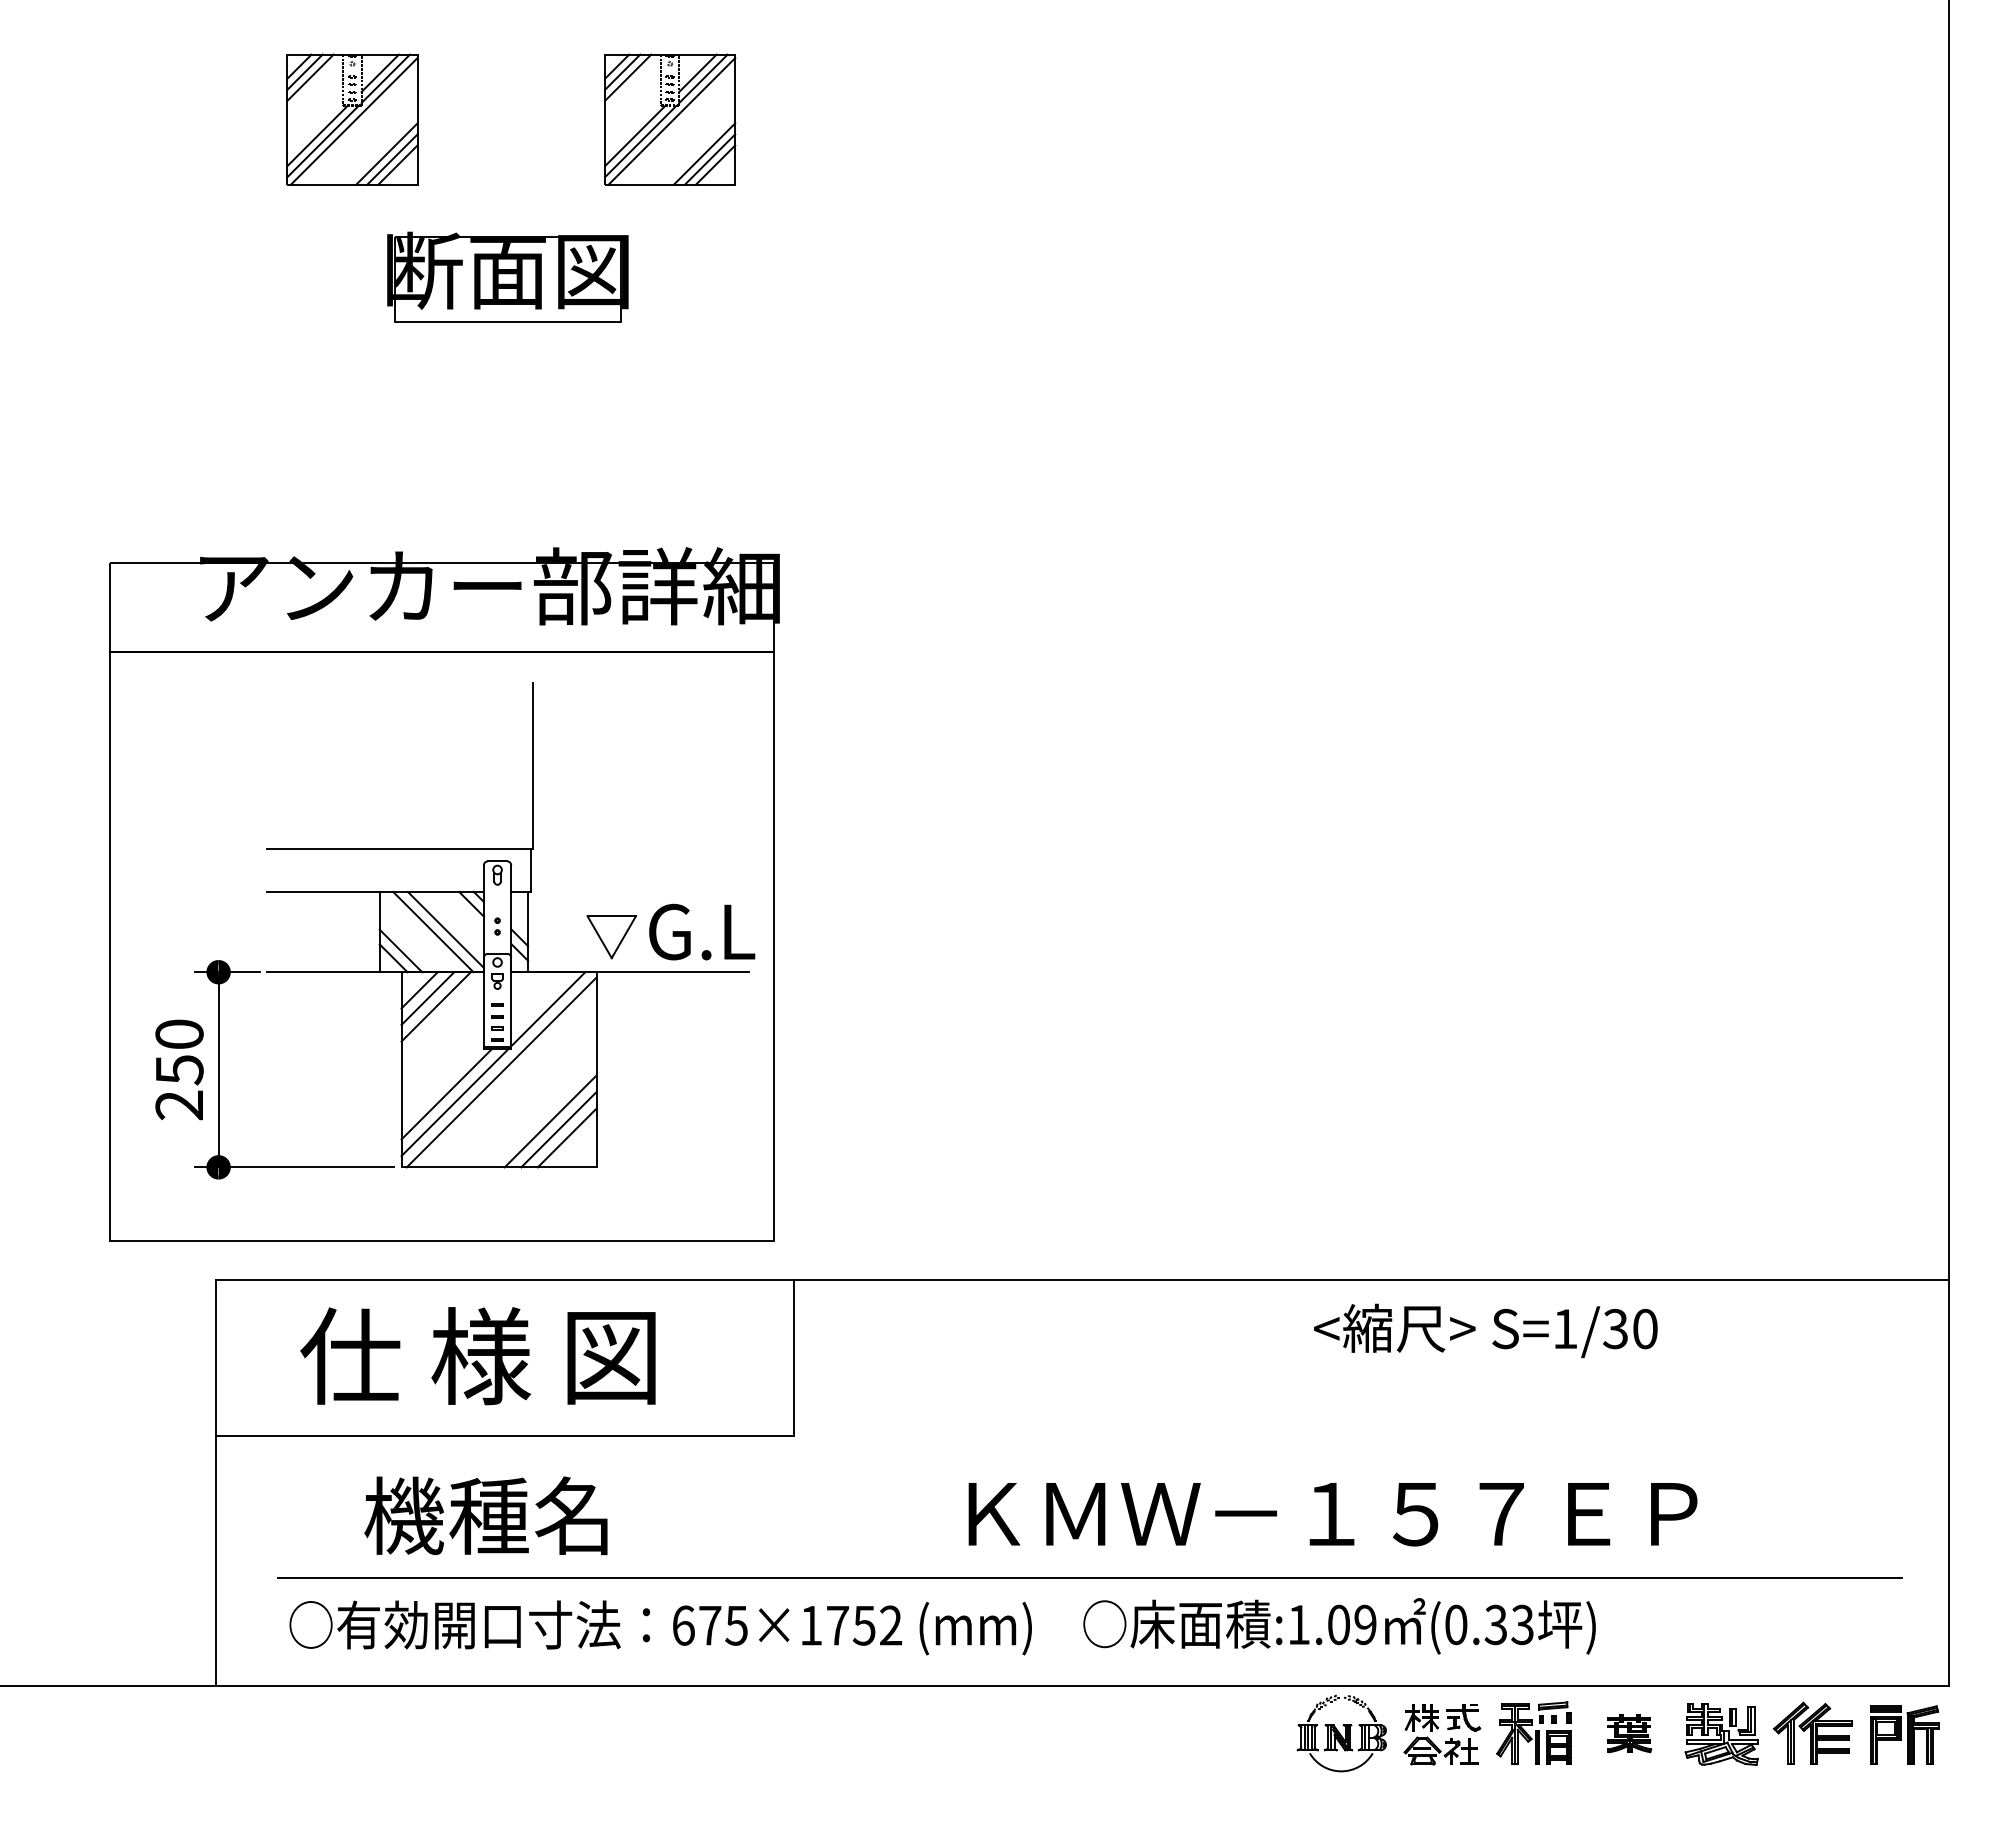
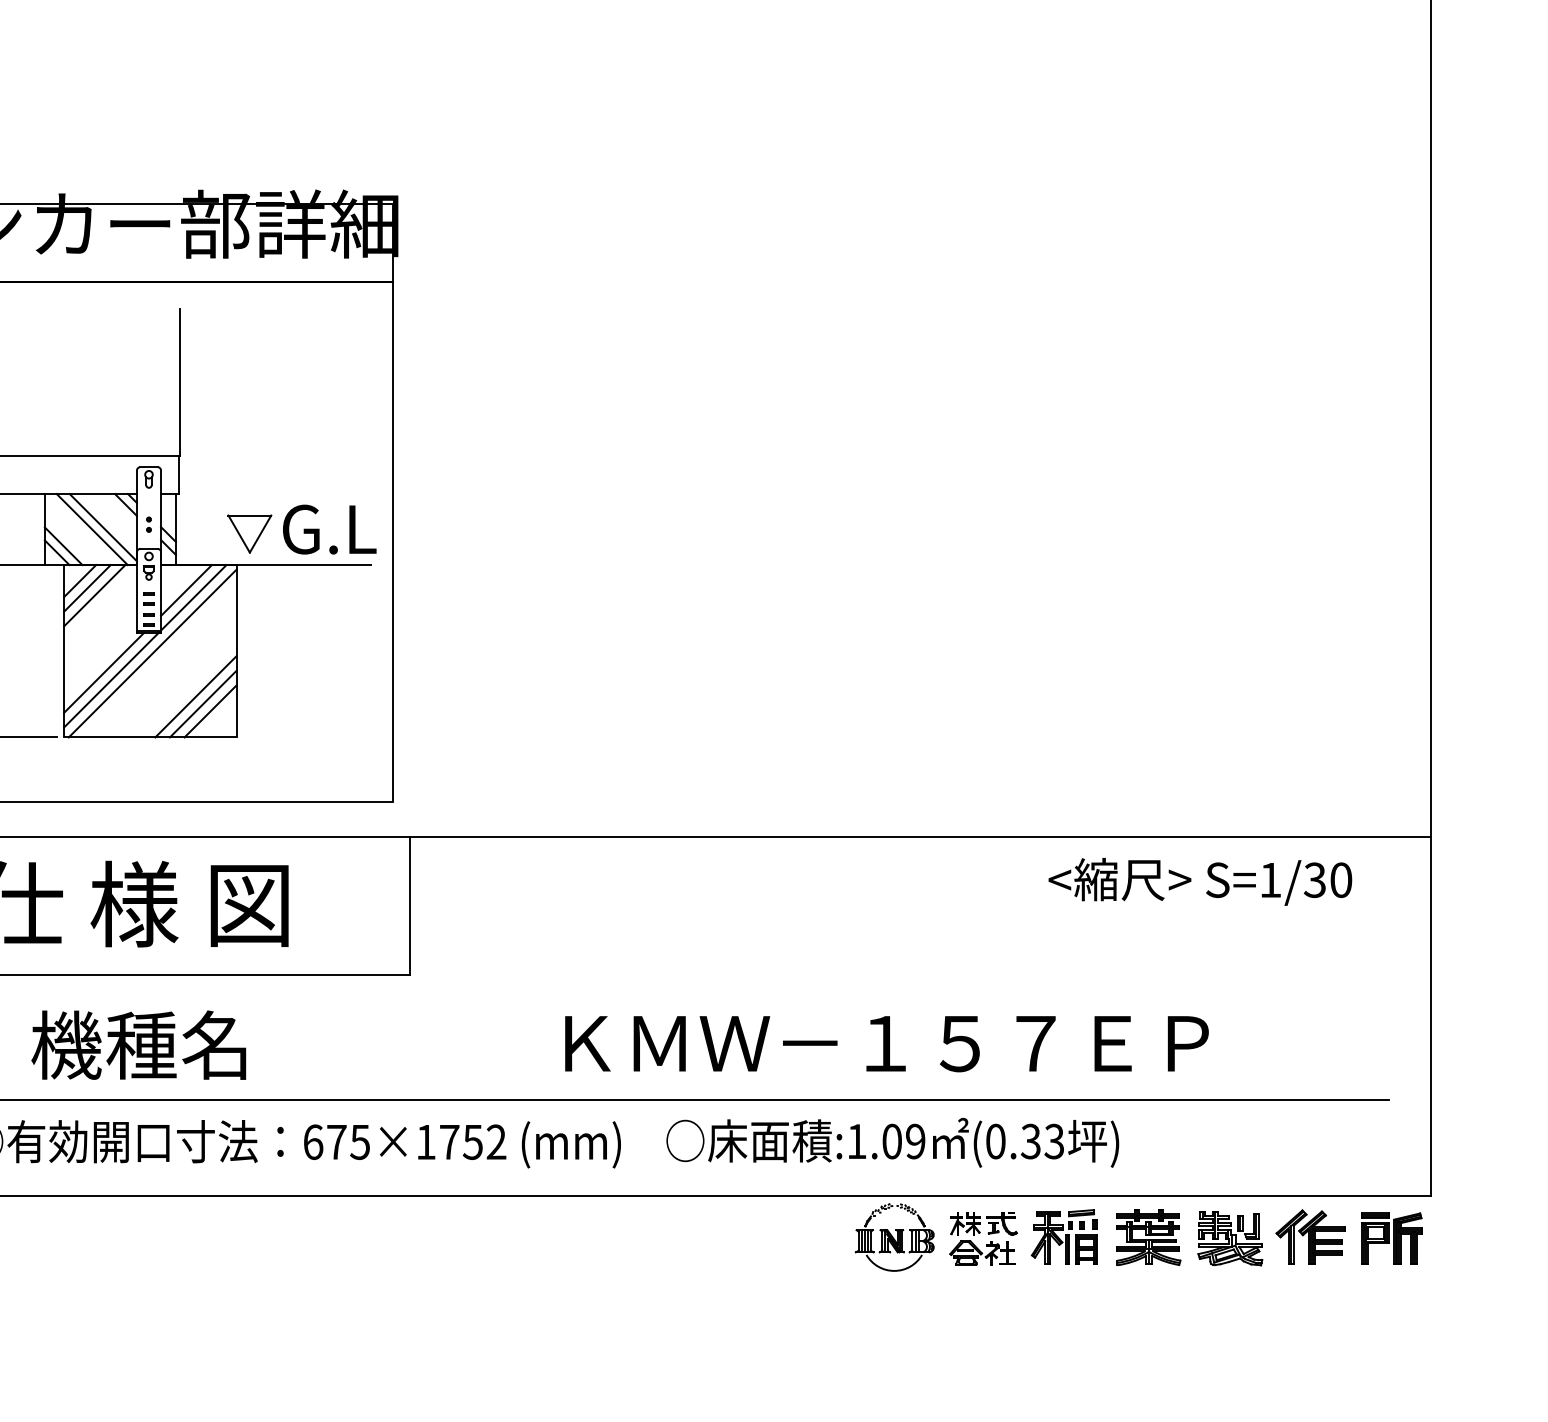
line: (539, 1000) -> (186, 590), added
text: (1485, 1330) -> (1200, 881), moved
part: (1629, 1733) -> (1148, 1237), size x1.67

